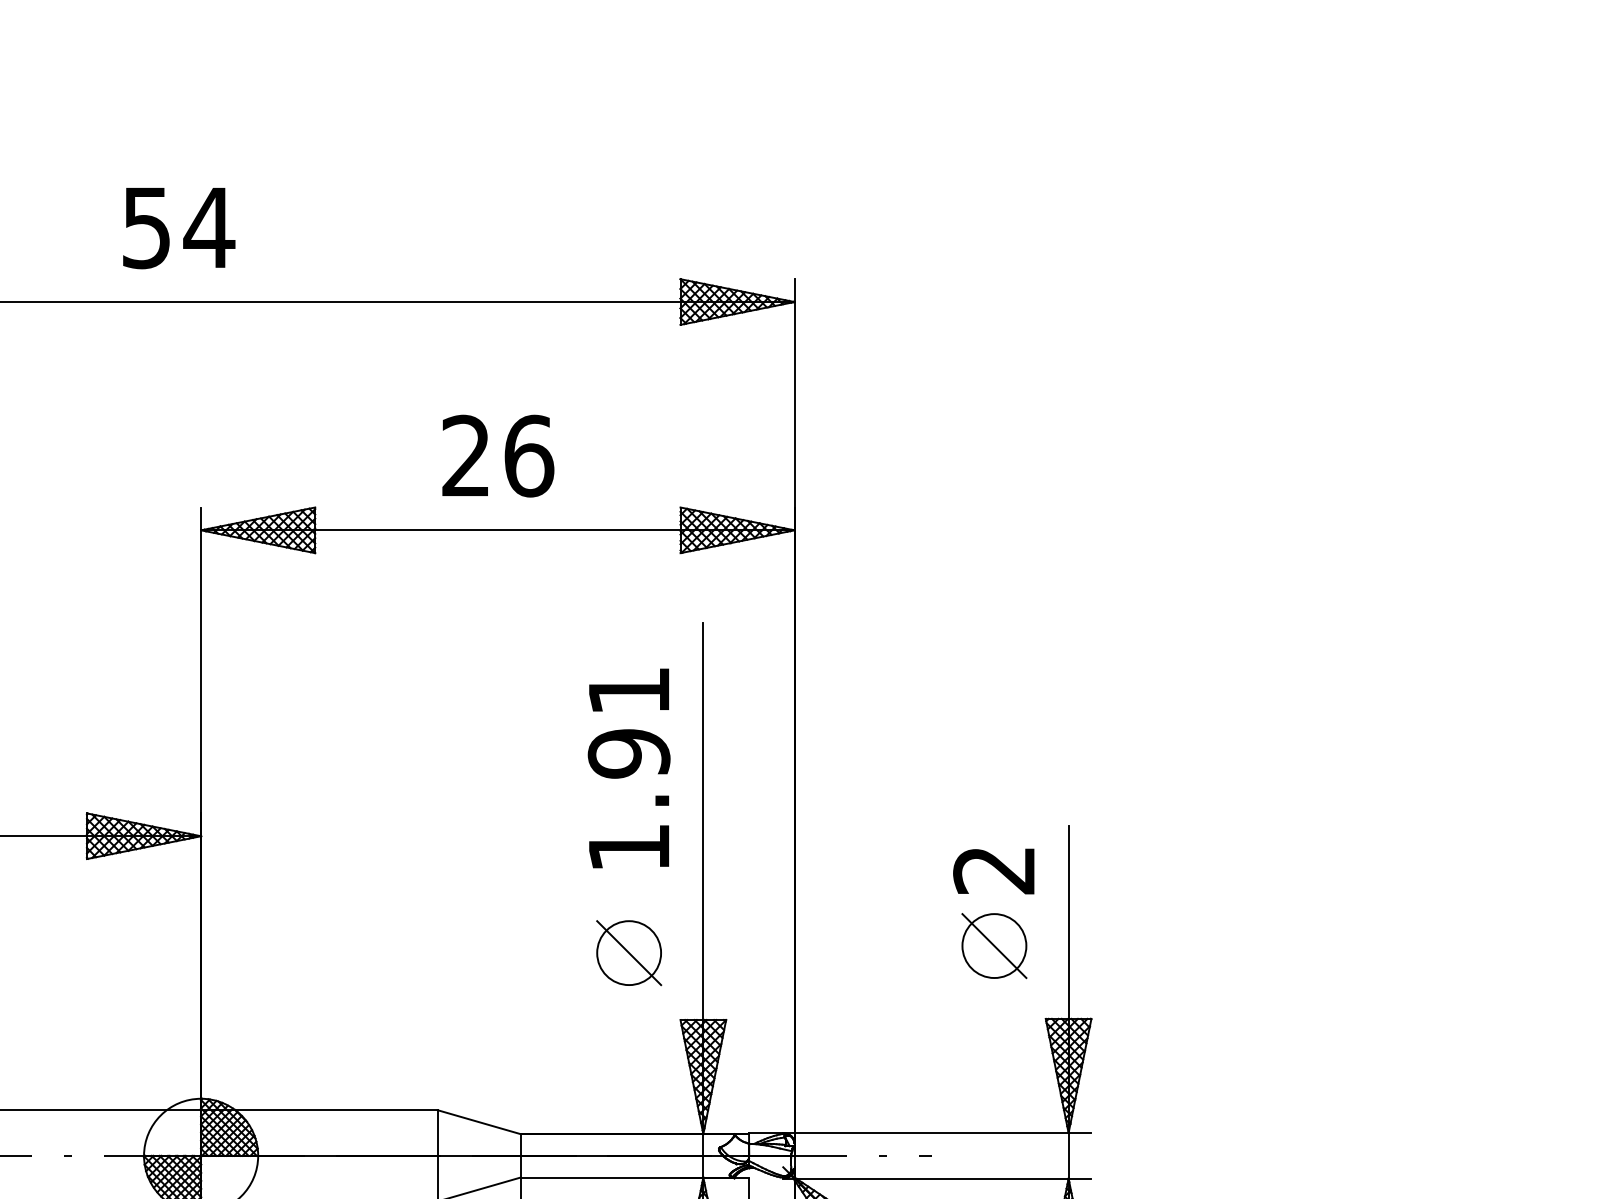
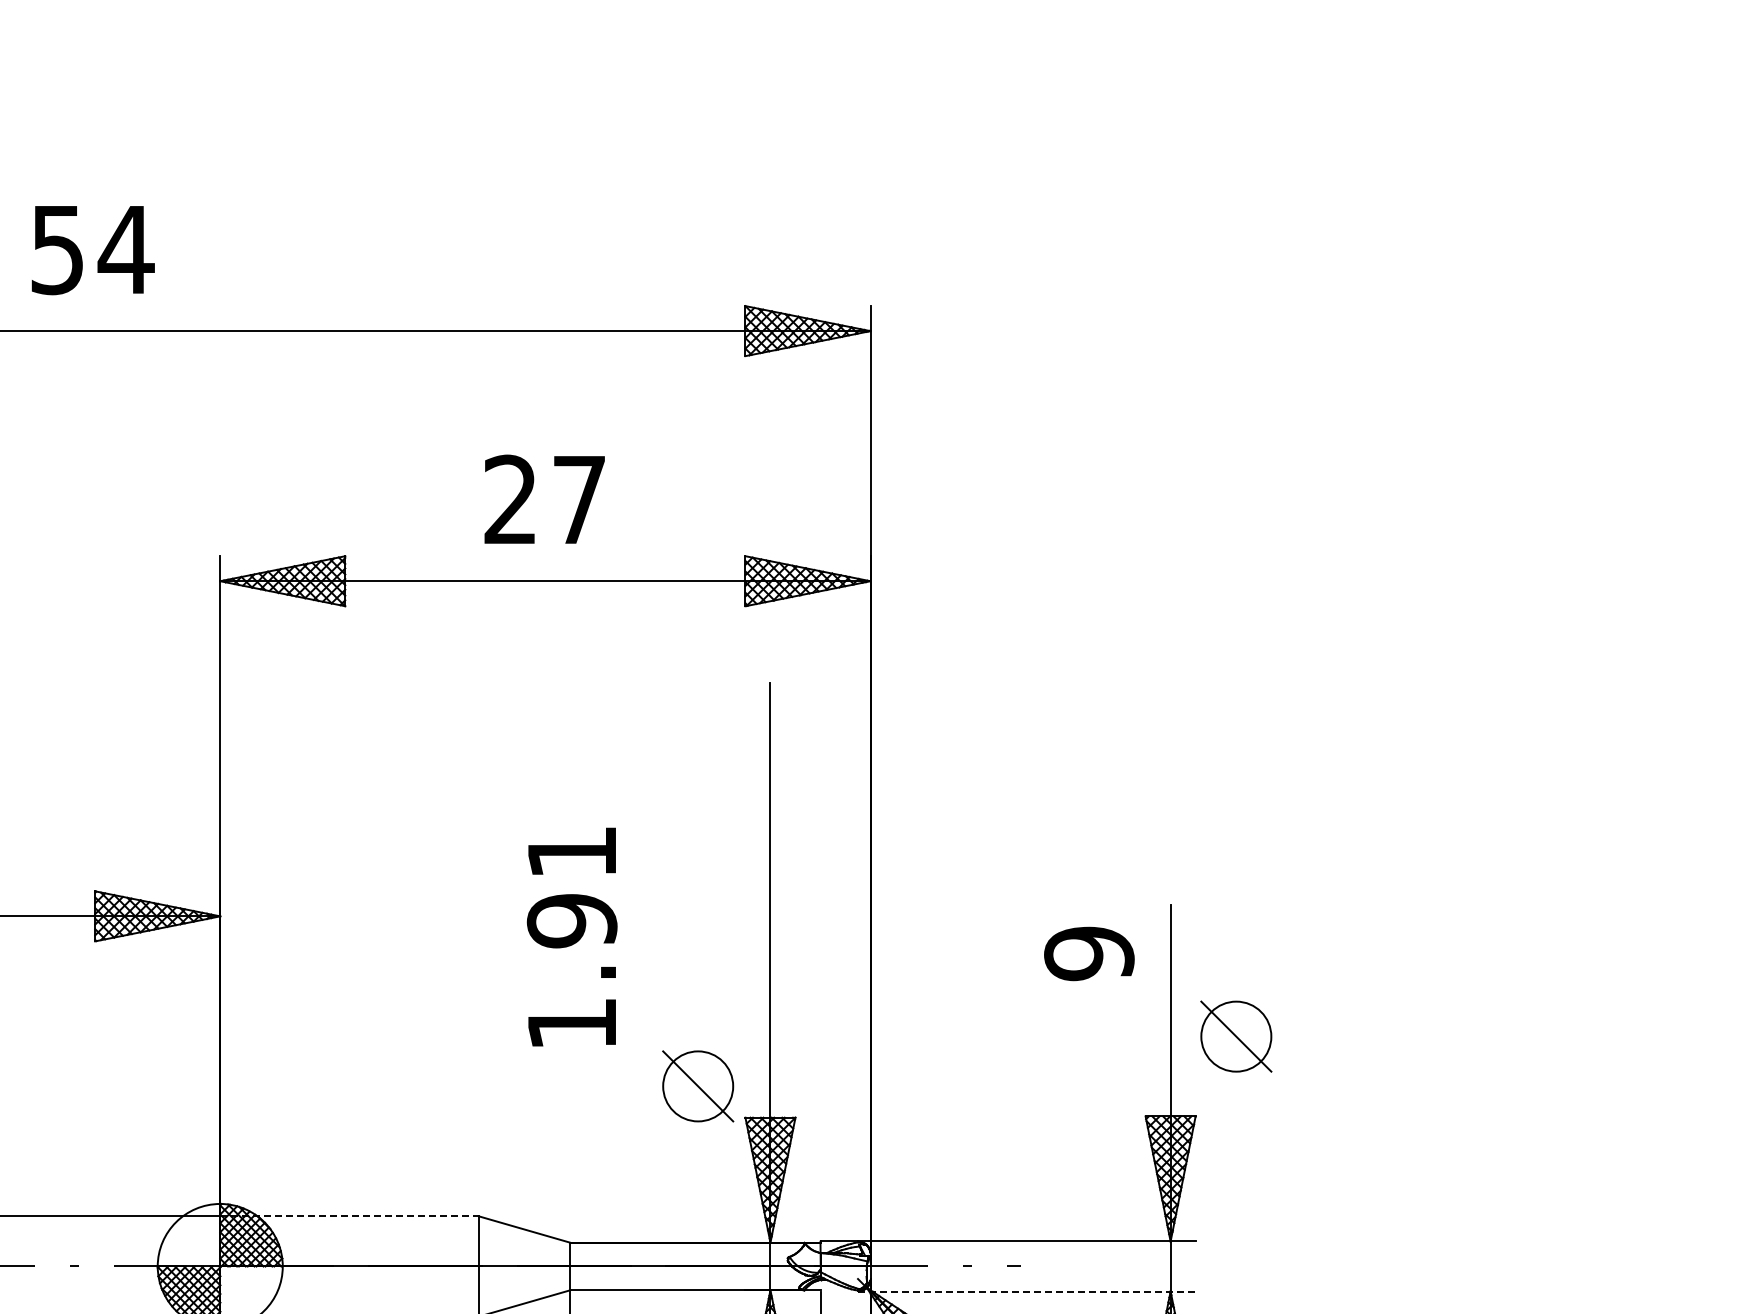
text: (178, 228) -> (92, 250), moved
text: (529, 455) -> (580, 499), 26 -> 27
text: (628, 767) -> (571, 936), moved
text: (994, 870) -> (1089, 953), 2 -> 9
part: (994, 945) -> (1236, 1036), moved
part: (629, 953) -> (698, 1086), moved
line: (319, 1110) -> (349, 1216), solid -> dashed
line: (937, 1178) -> (1026, 1291), solid -> dashed

